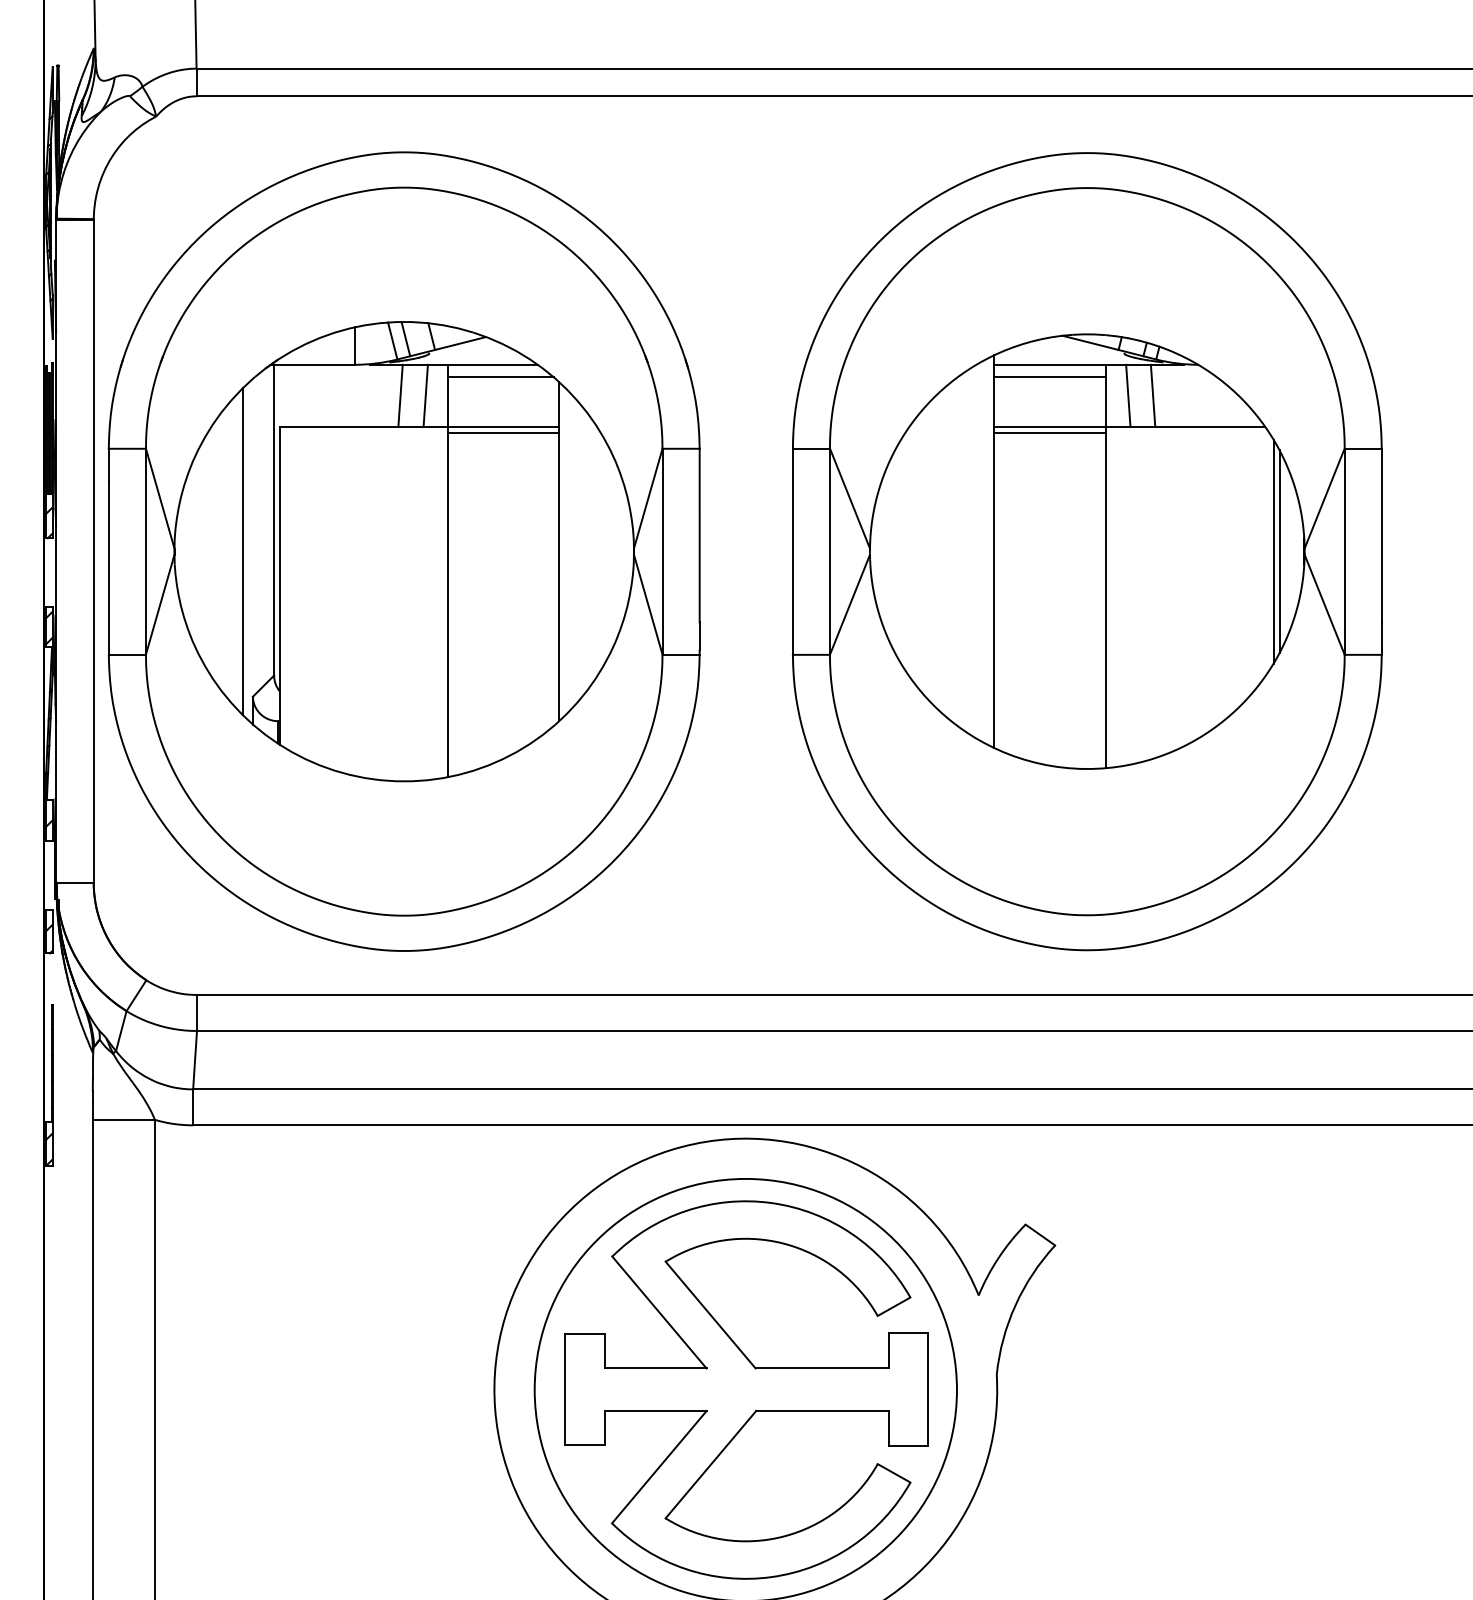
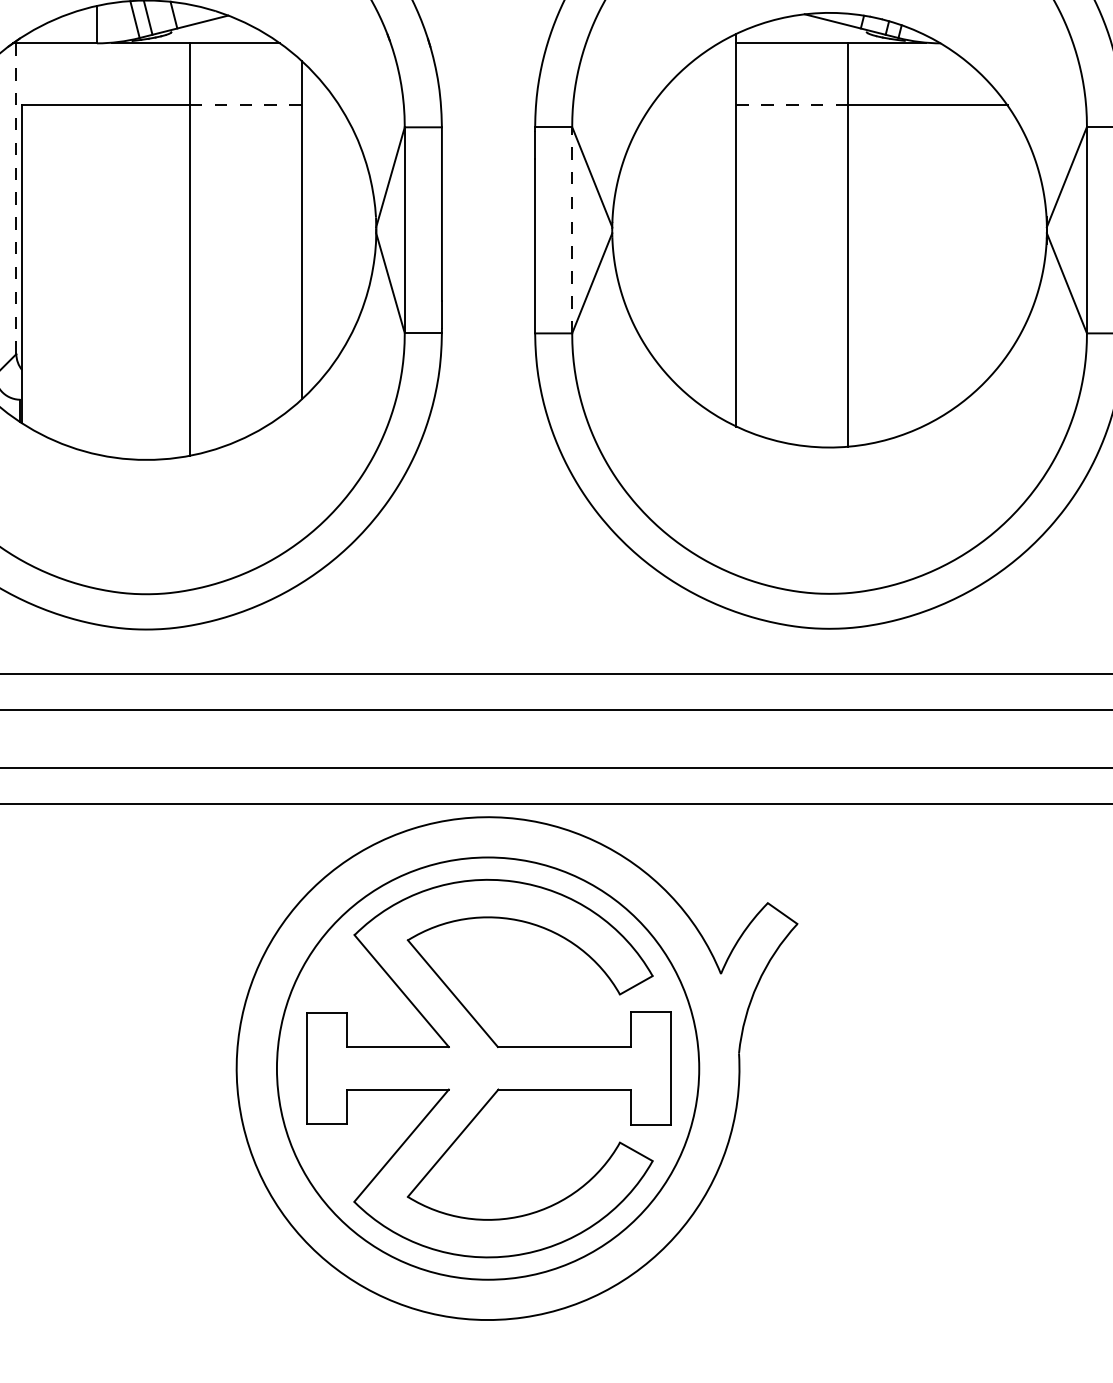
line: (500, 377) -> (242, 56), removed
line: (1049, 377) -> (791, 56), removed
line: (400, 395) -> (142, 74), removed
line: (425, 395) -> (167, 74), removed
line: (1128, 395) -> (870, 74), removed
line: (1152, 395) -> (894, 74), removed
line: (503, 426) -> (245, 105), solid -> dashed
line: (1050, 426) -> (792, 105), solid -> dashed
line: (503, 433) -> (245, 112), removed
line: (1049, 433) -> (791, 112), removed
line: (274, 520) -> (16, 199), solid -> dashed
line: (829, 551) -> (571, 230), solid -> dashed
line: (1273, 551) -> (1015, 230), removed
line: (1279, 551) -> (1021, 230), removed

